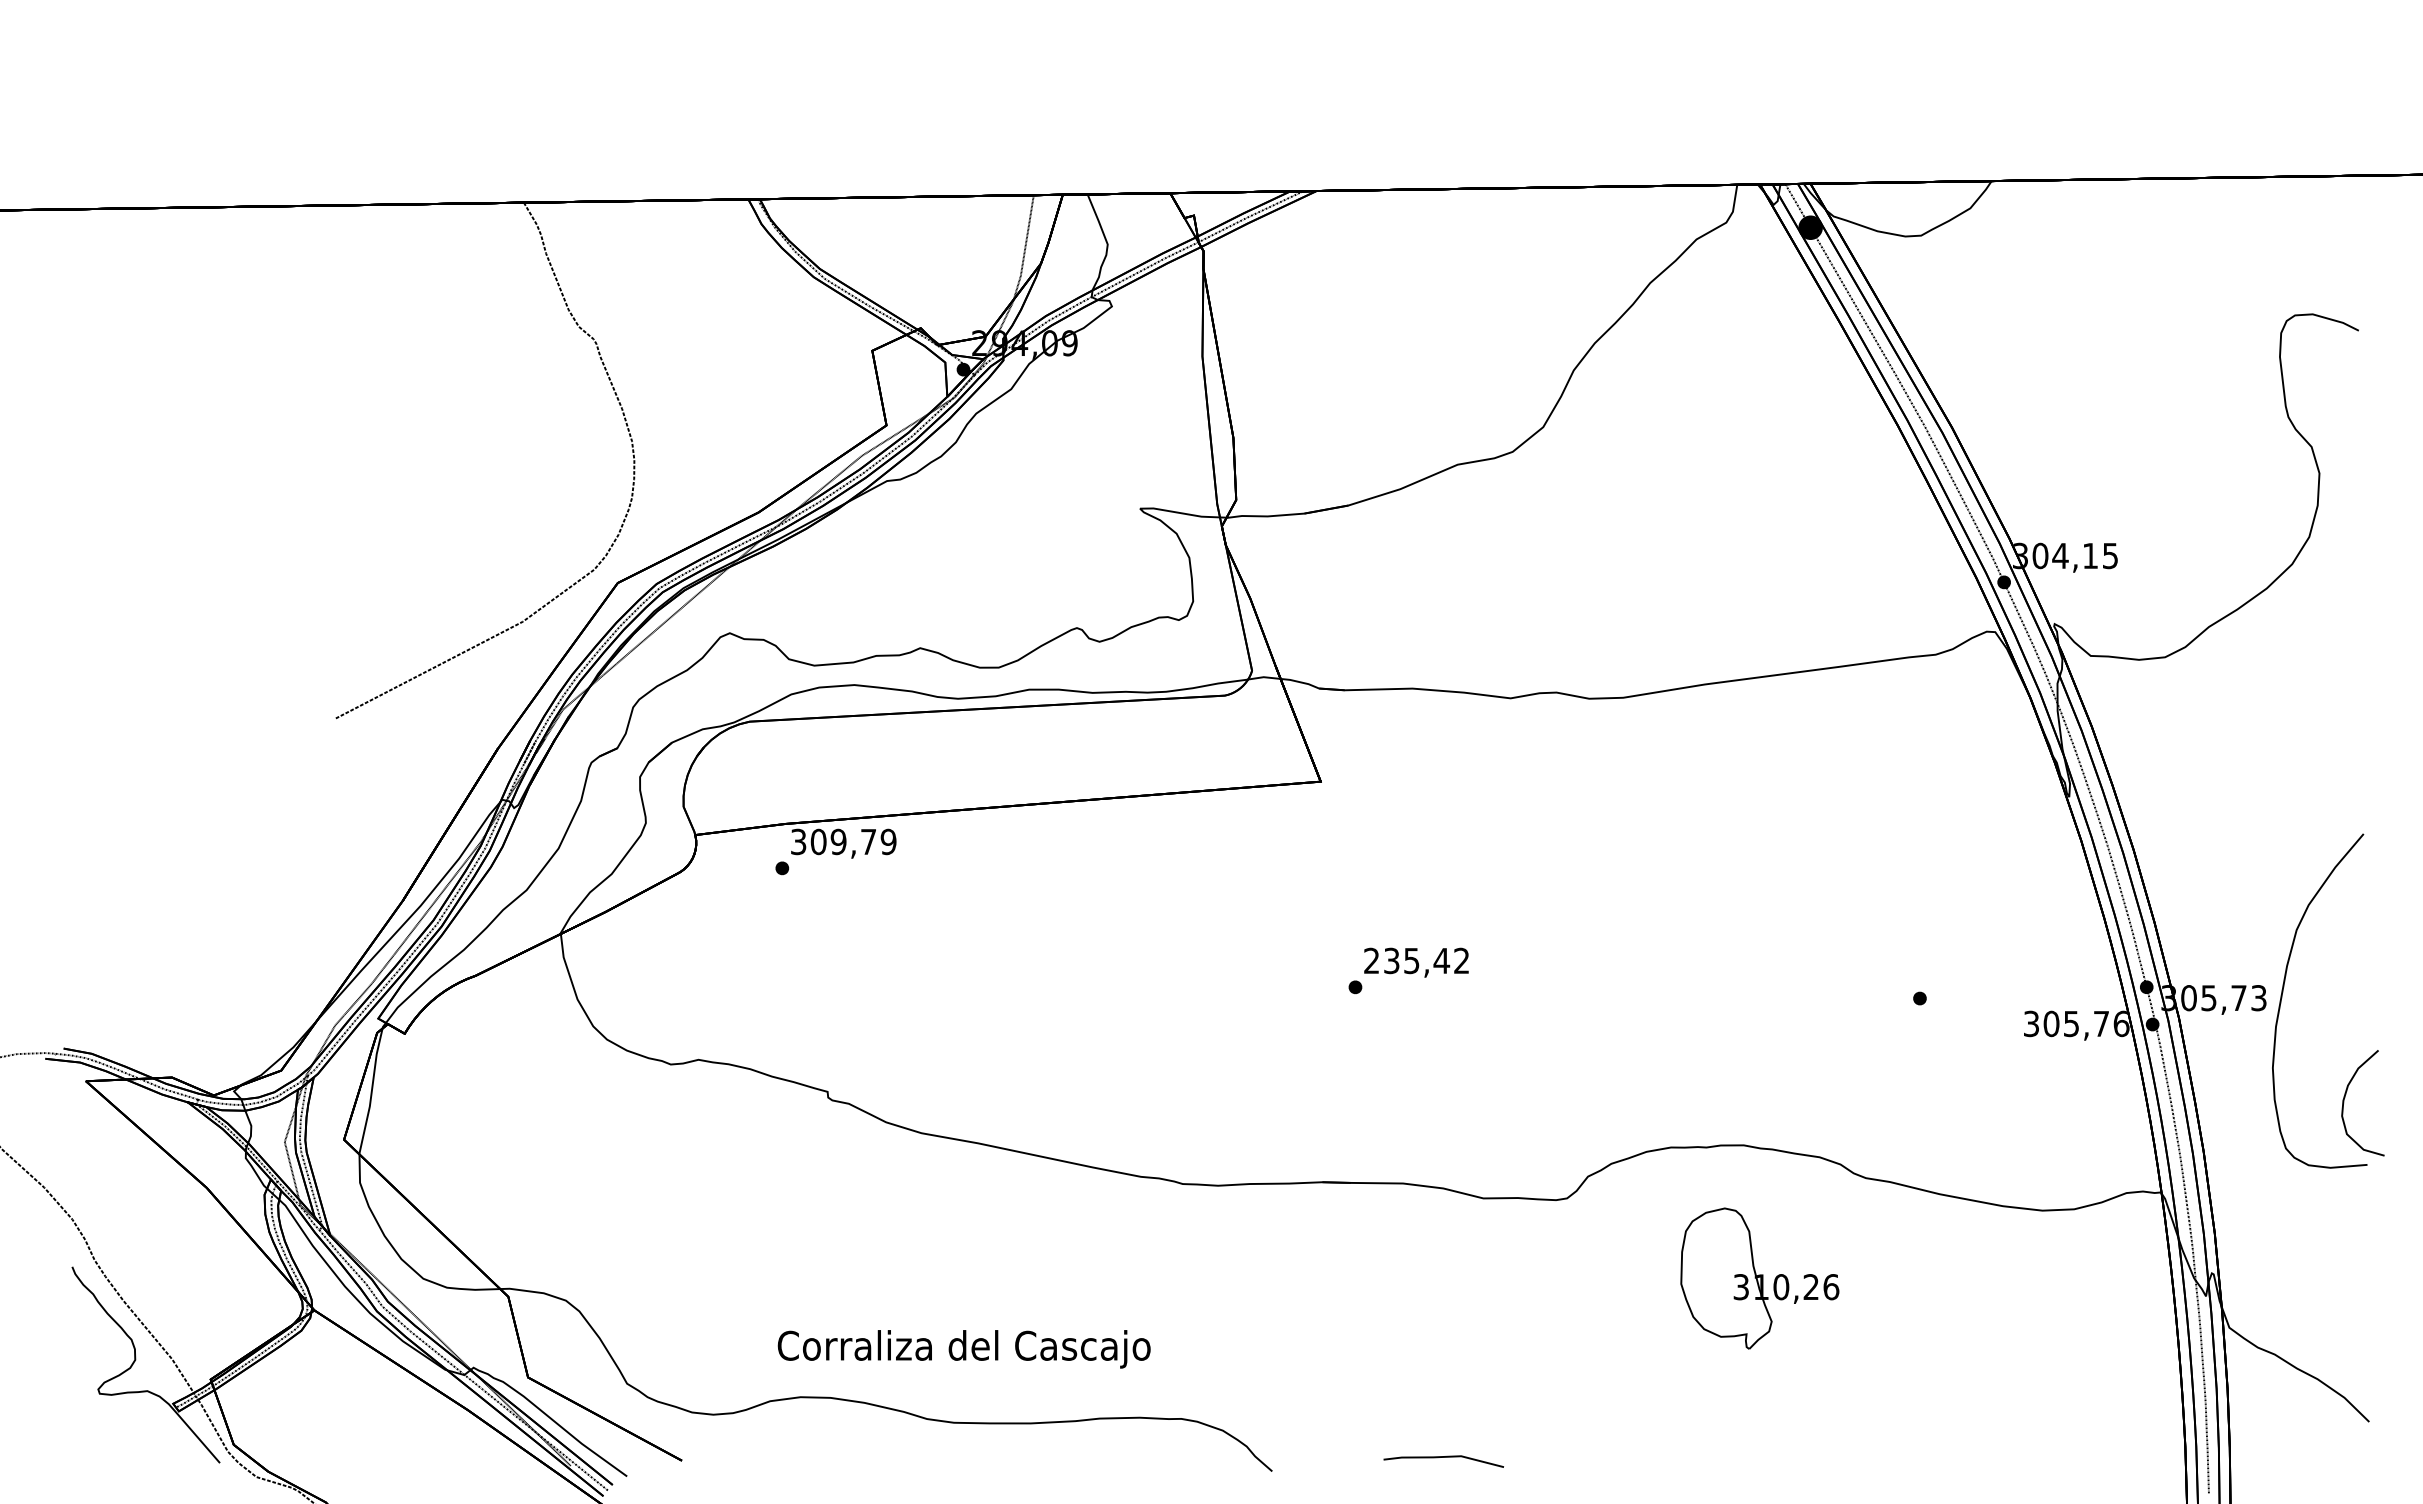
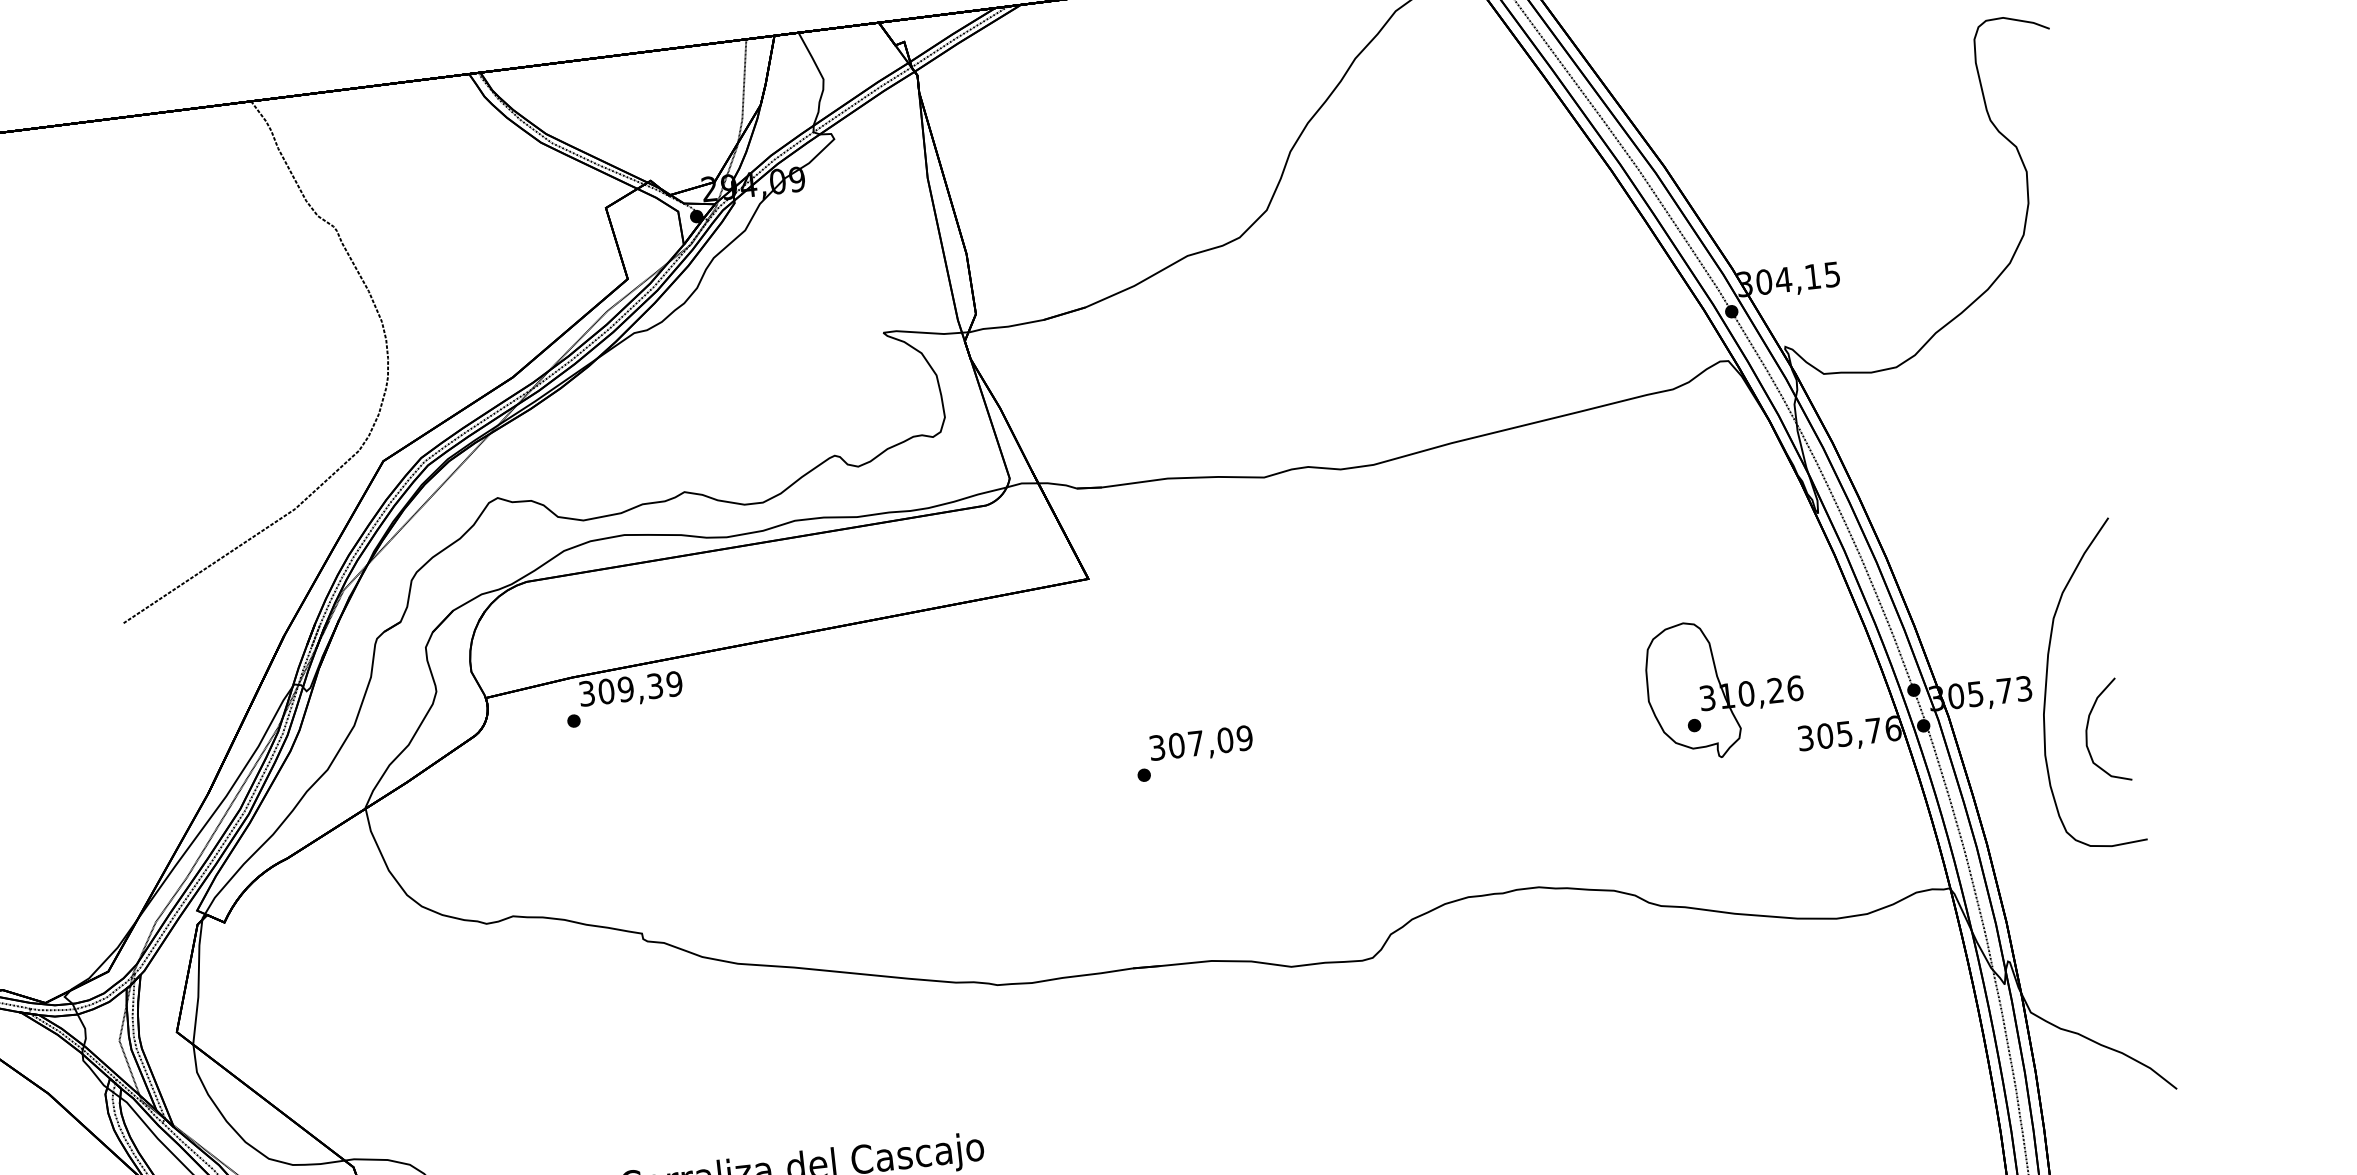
text: (868, 841) -> (654, 685), 309,79 -> 309,39
text: (1416, 960) -> (1200, 742), 235,42 -> 307,09
part: (2344, 1103) -> (2087, 733), moved
part: (1759, 1278) -> (1724, 687), moved

